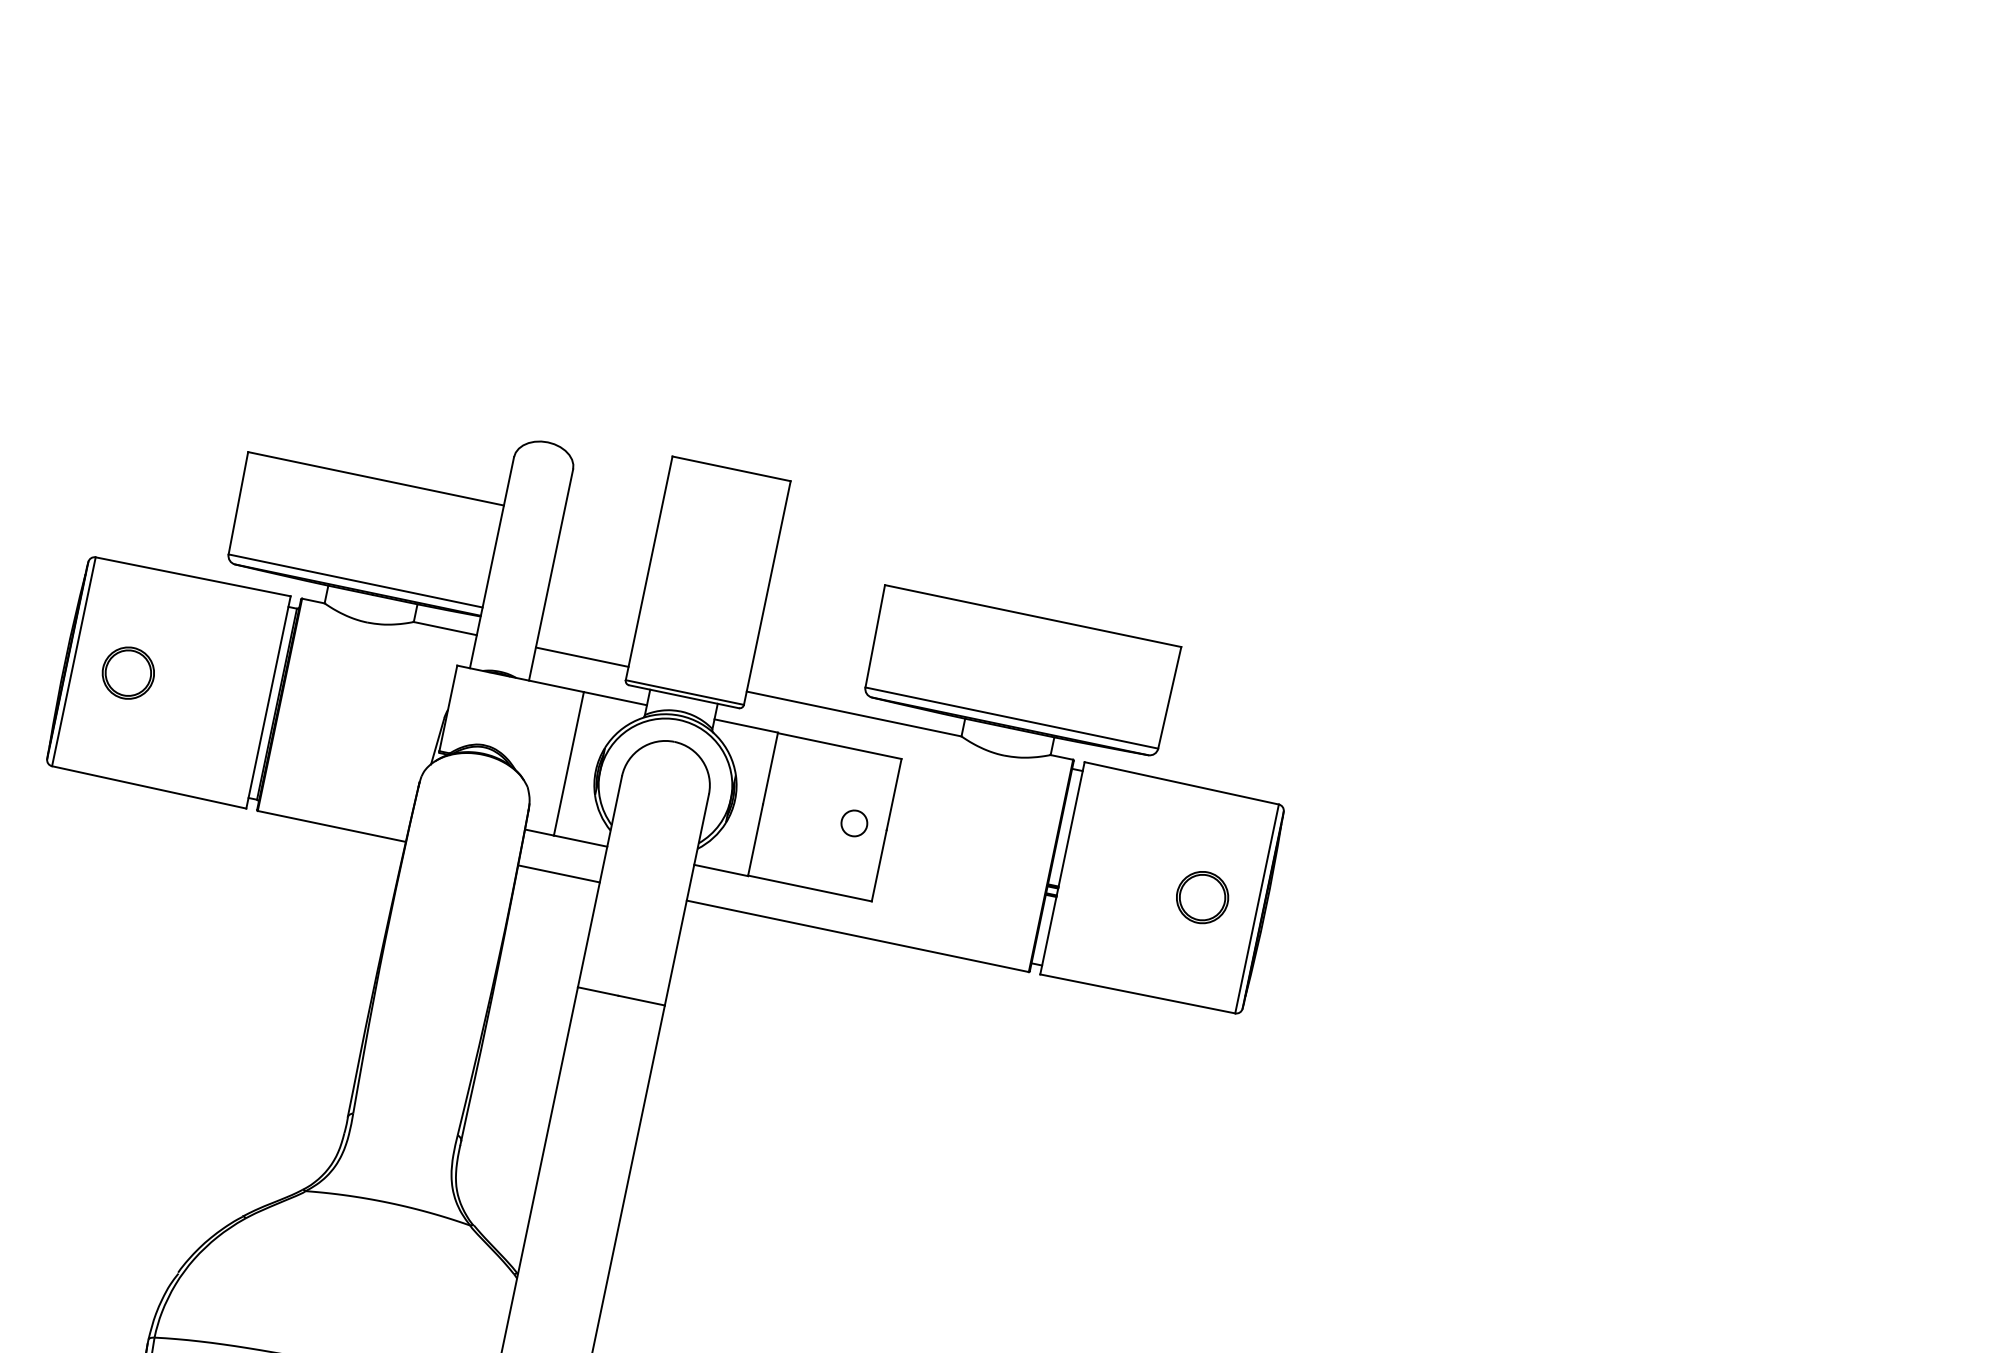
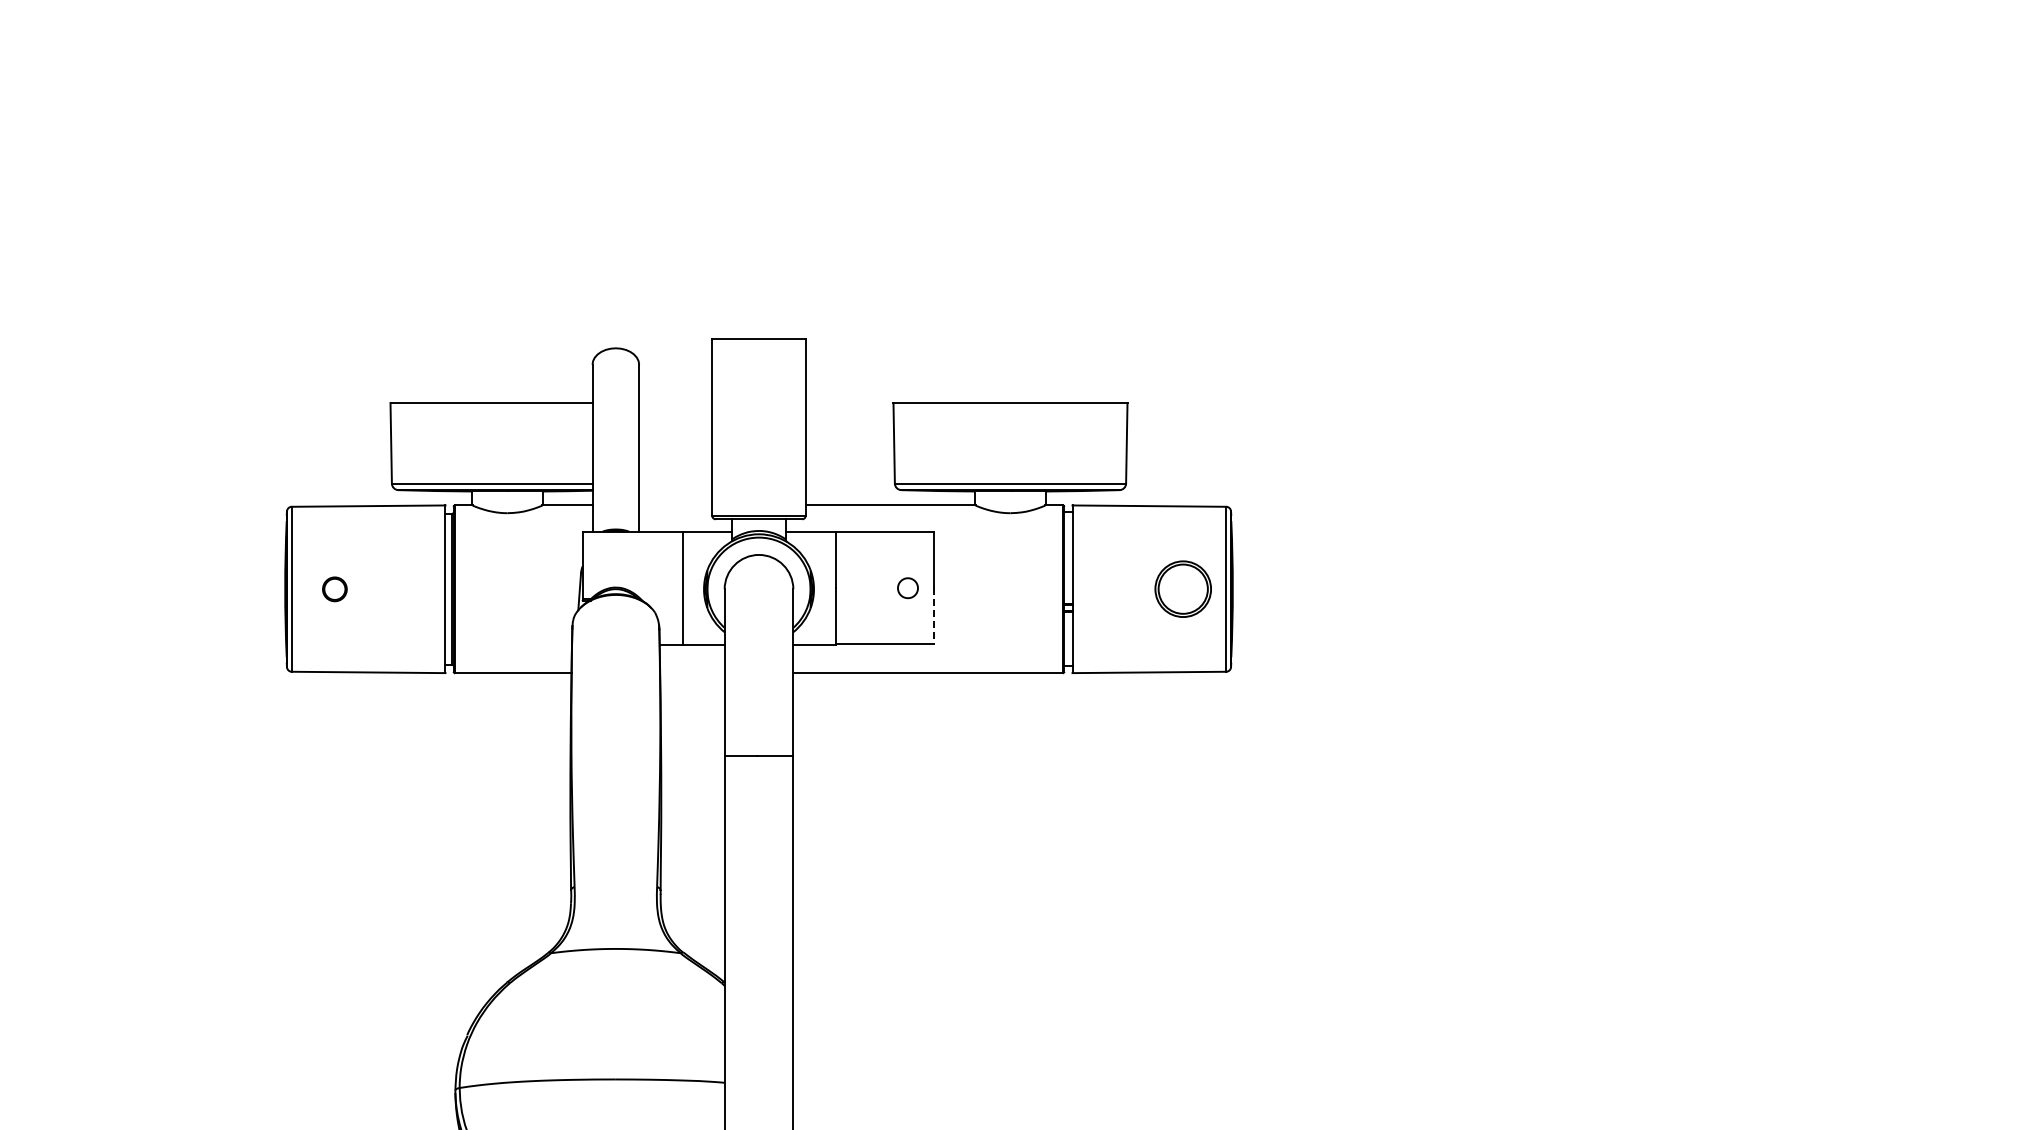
line: (581, 657) -> (675, 505), removed
part: (127, 673) -> (334, 589), size x0.6
line: (879, 865) -> (933, 616), solid -> dashed
line: (558, 874) -> (692, 673), removed
part: (1201, 897) -> (1182, 589), size x1.4

